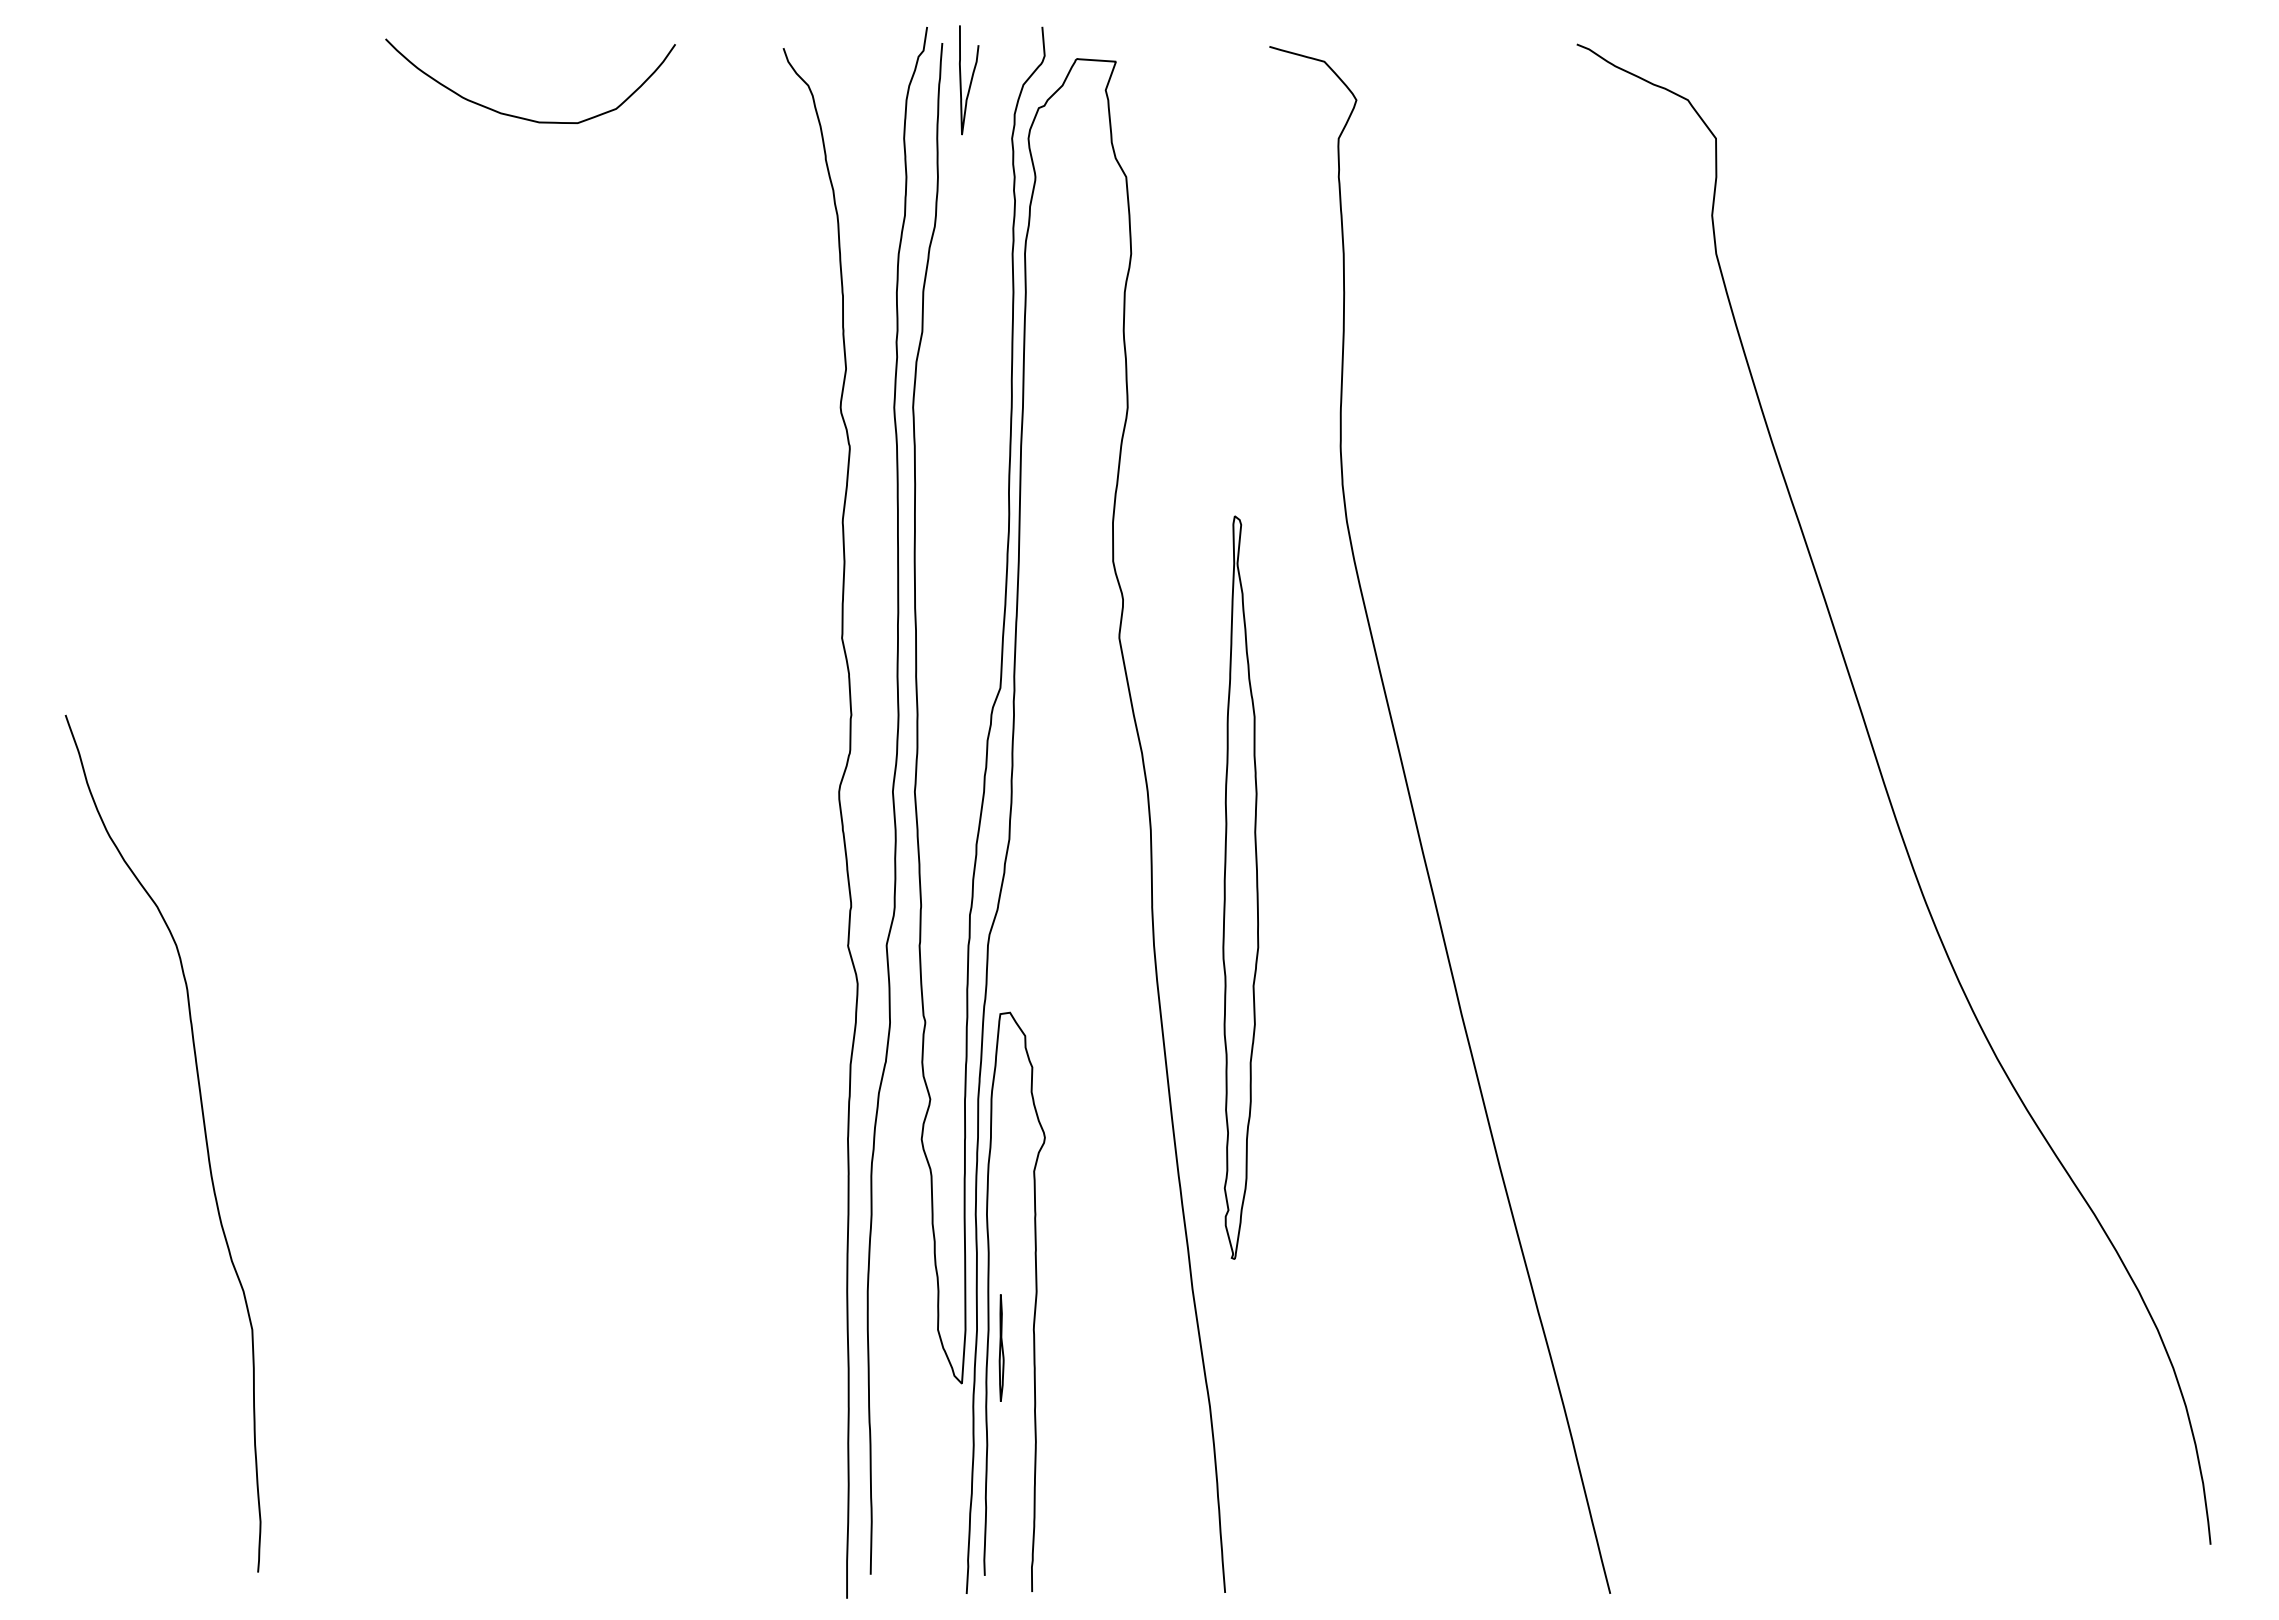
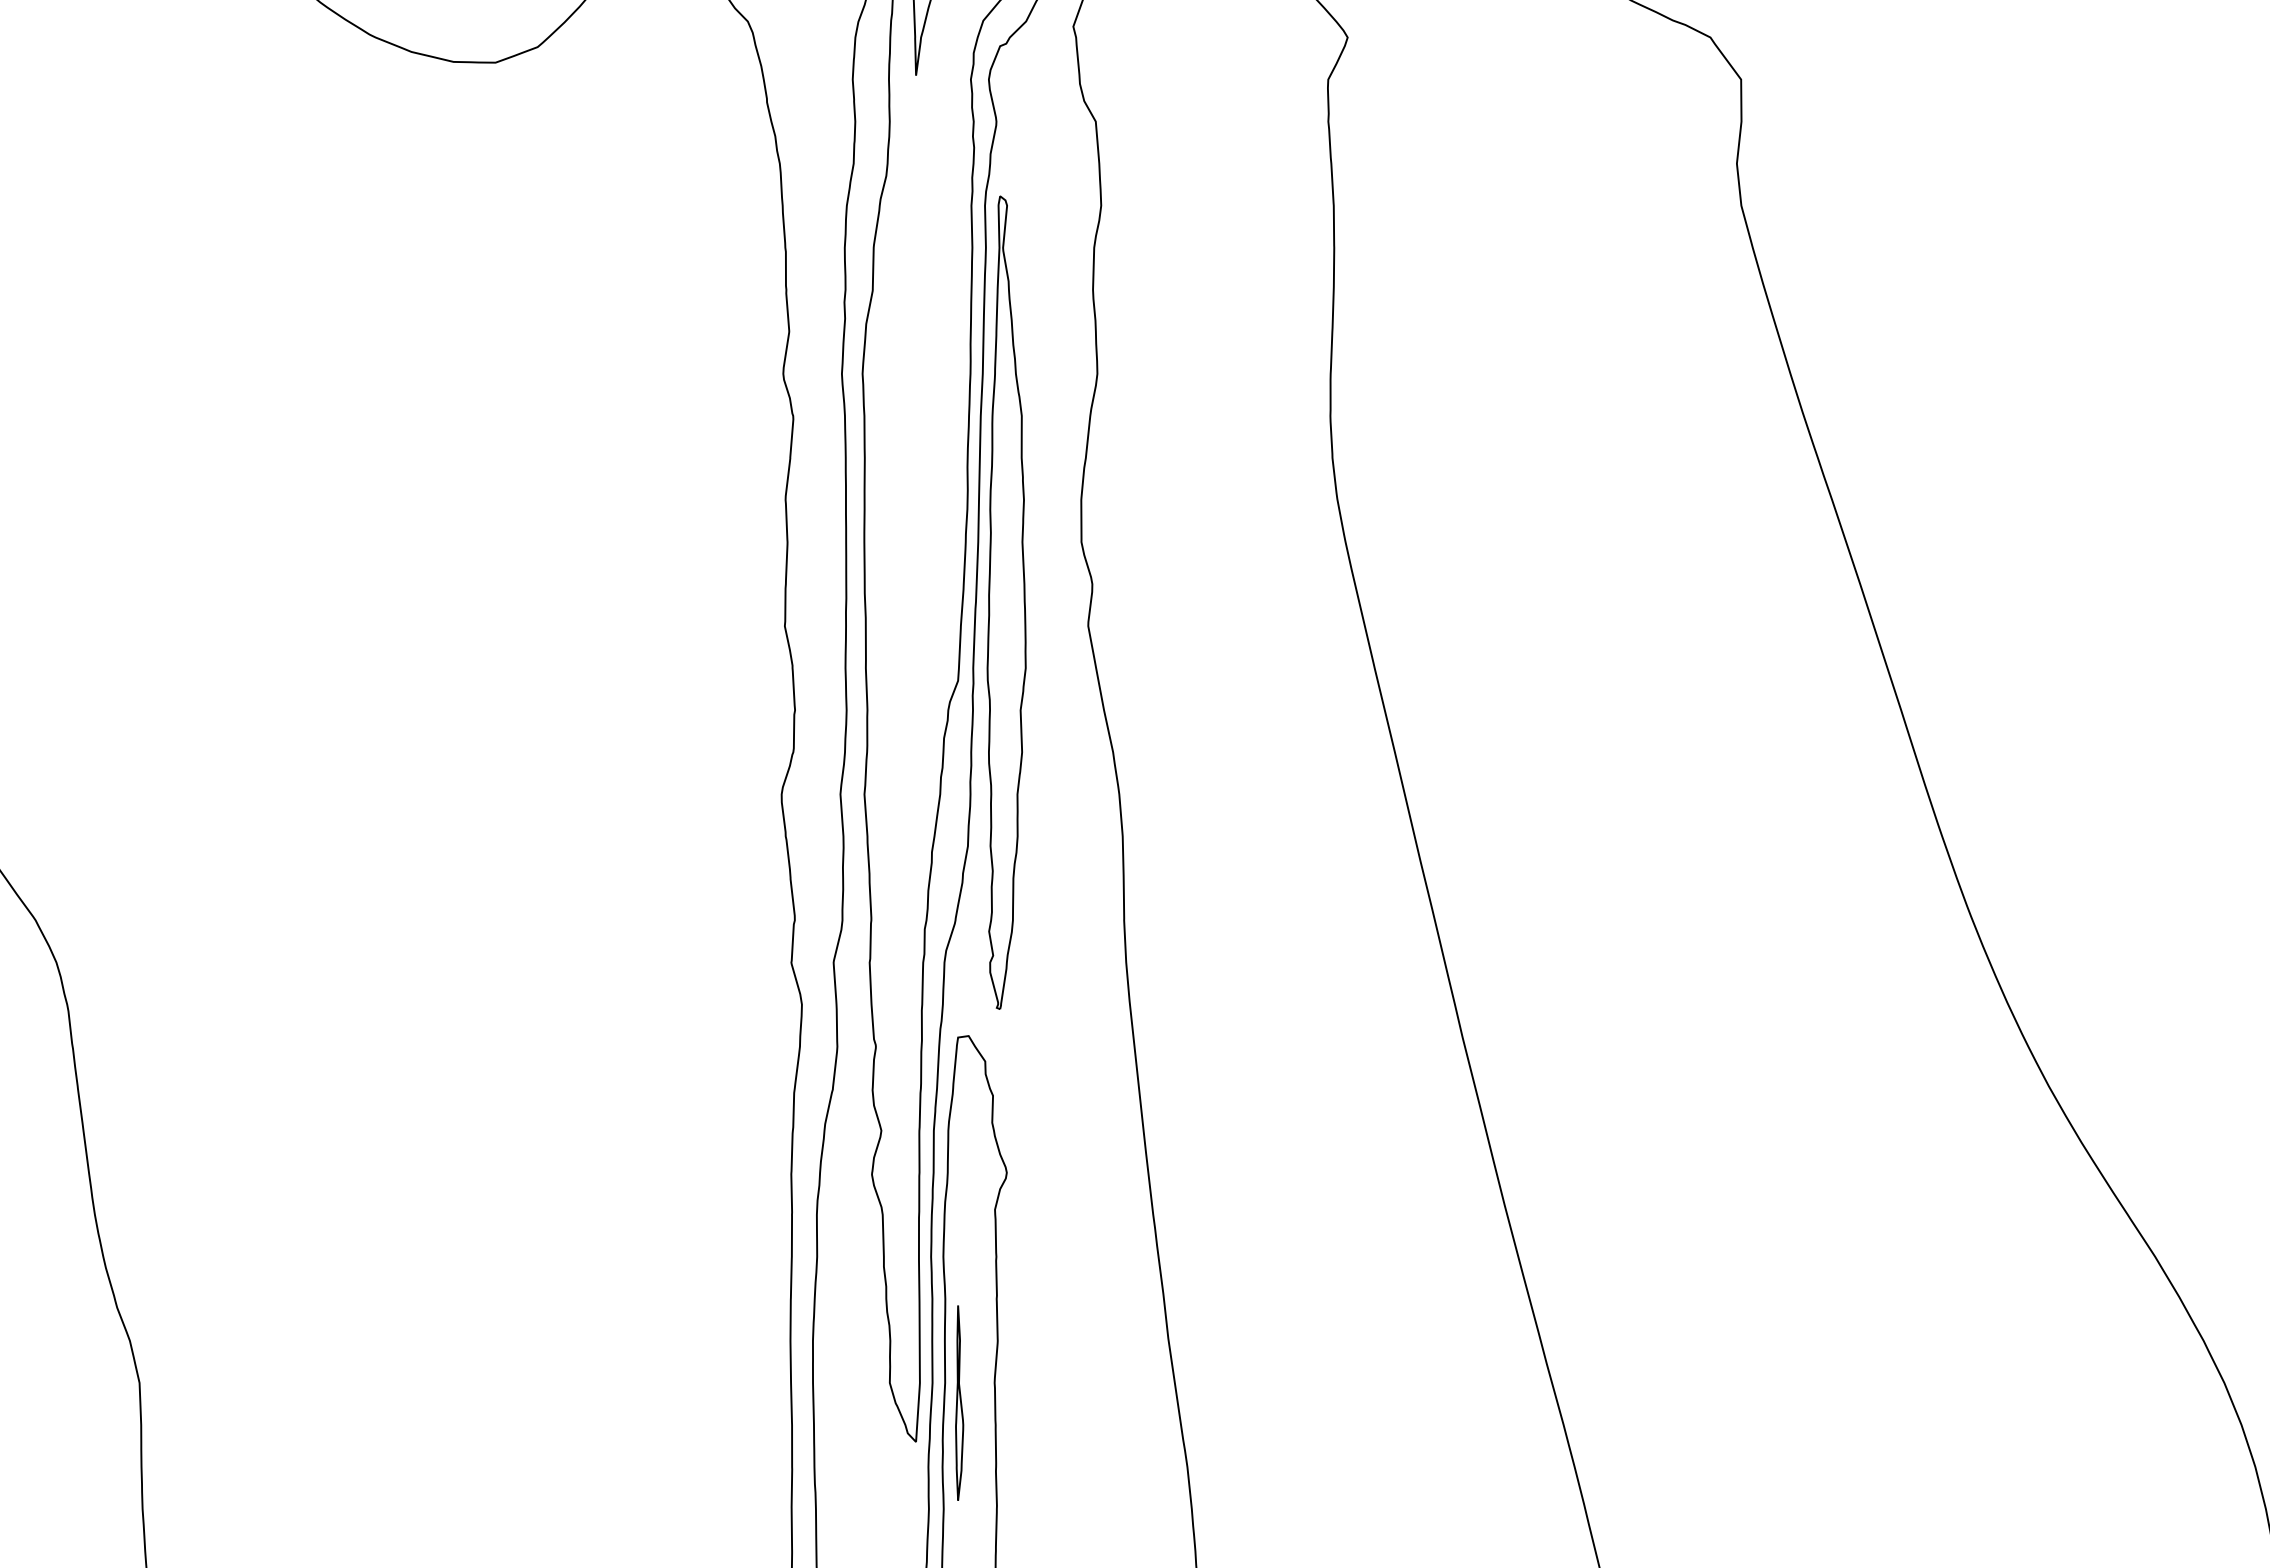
part: (1240, 887) -> (1006, 602), moved
part: (1001, 1347) -> (959, 1402), size x1.67

